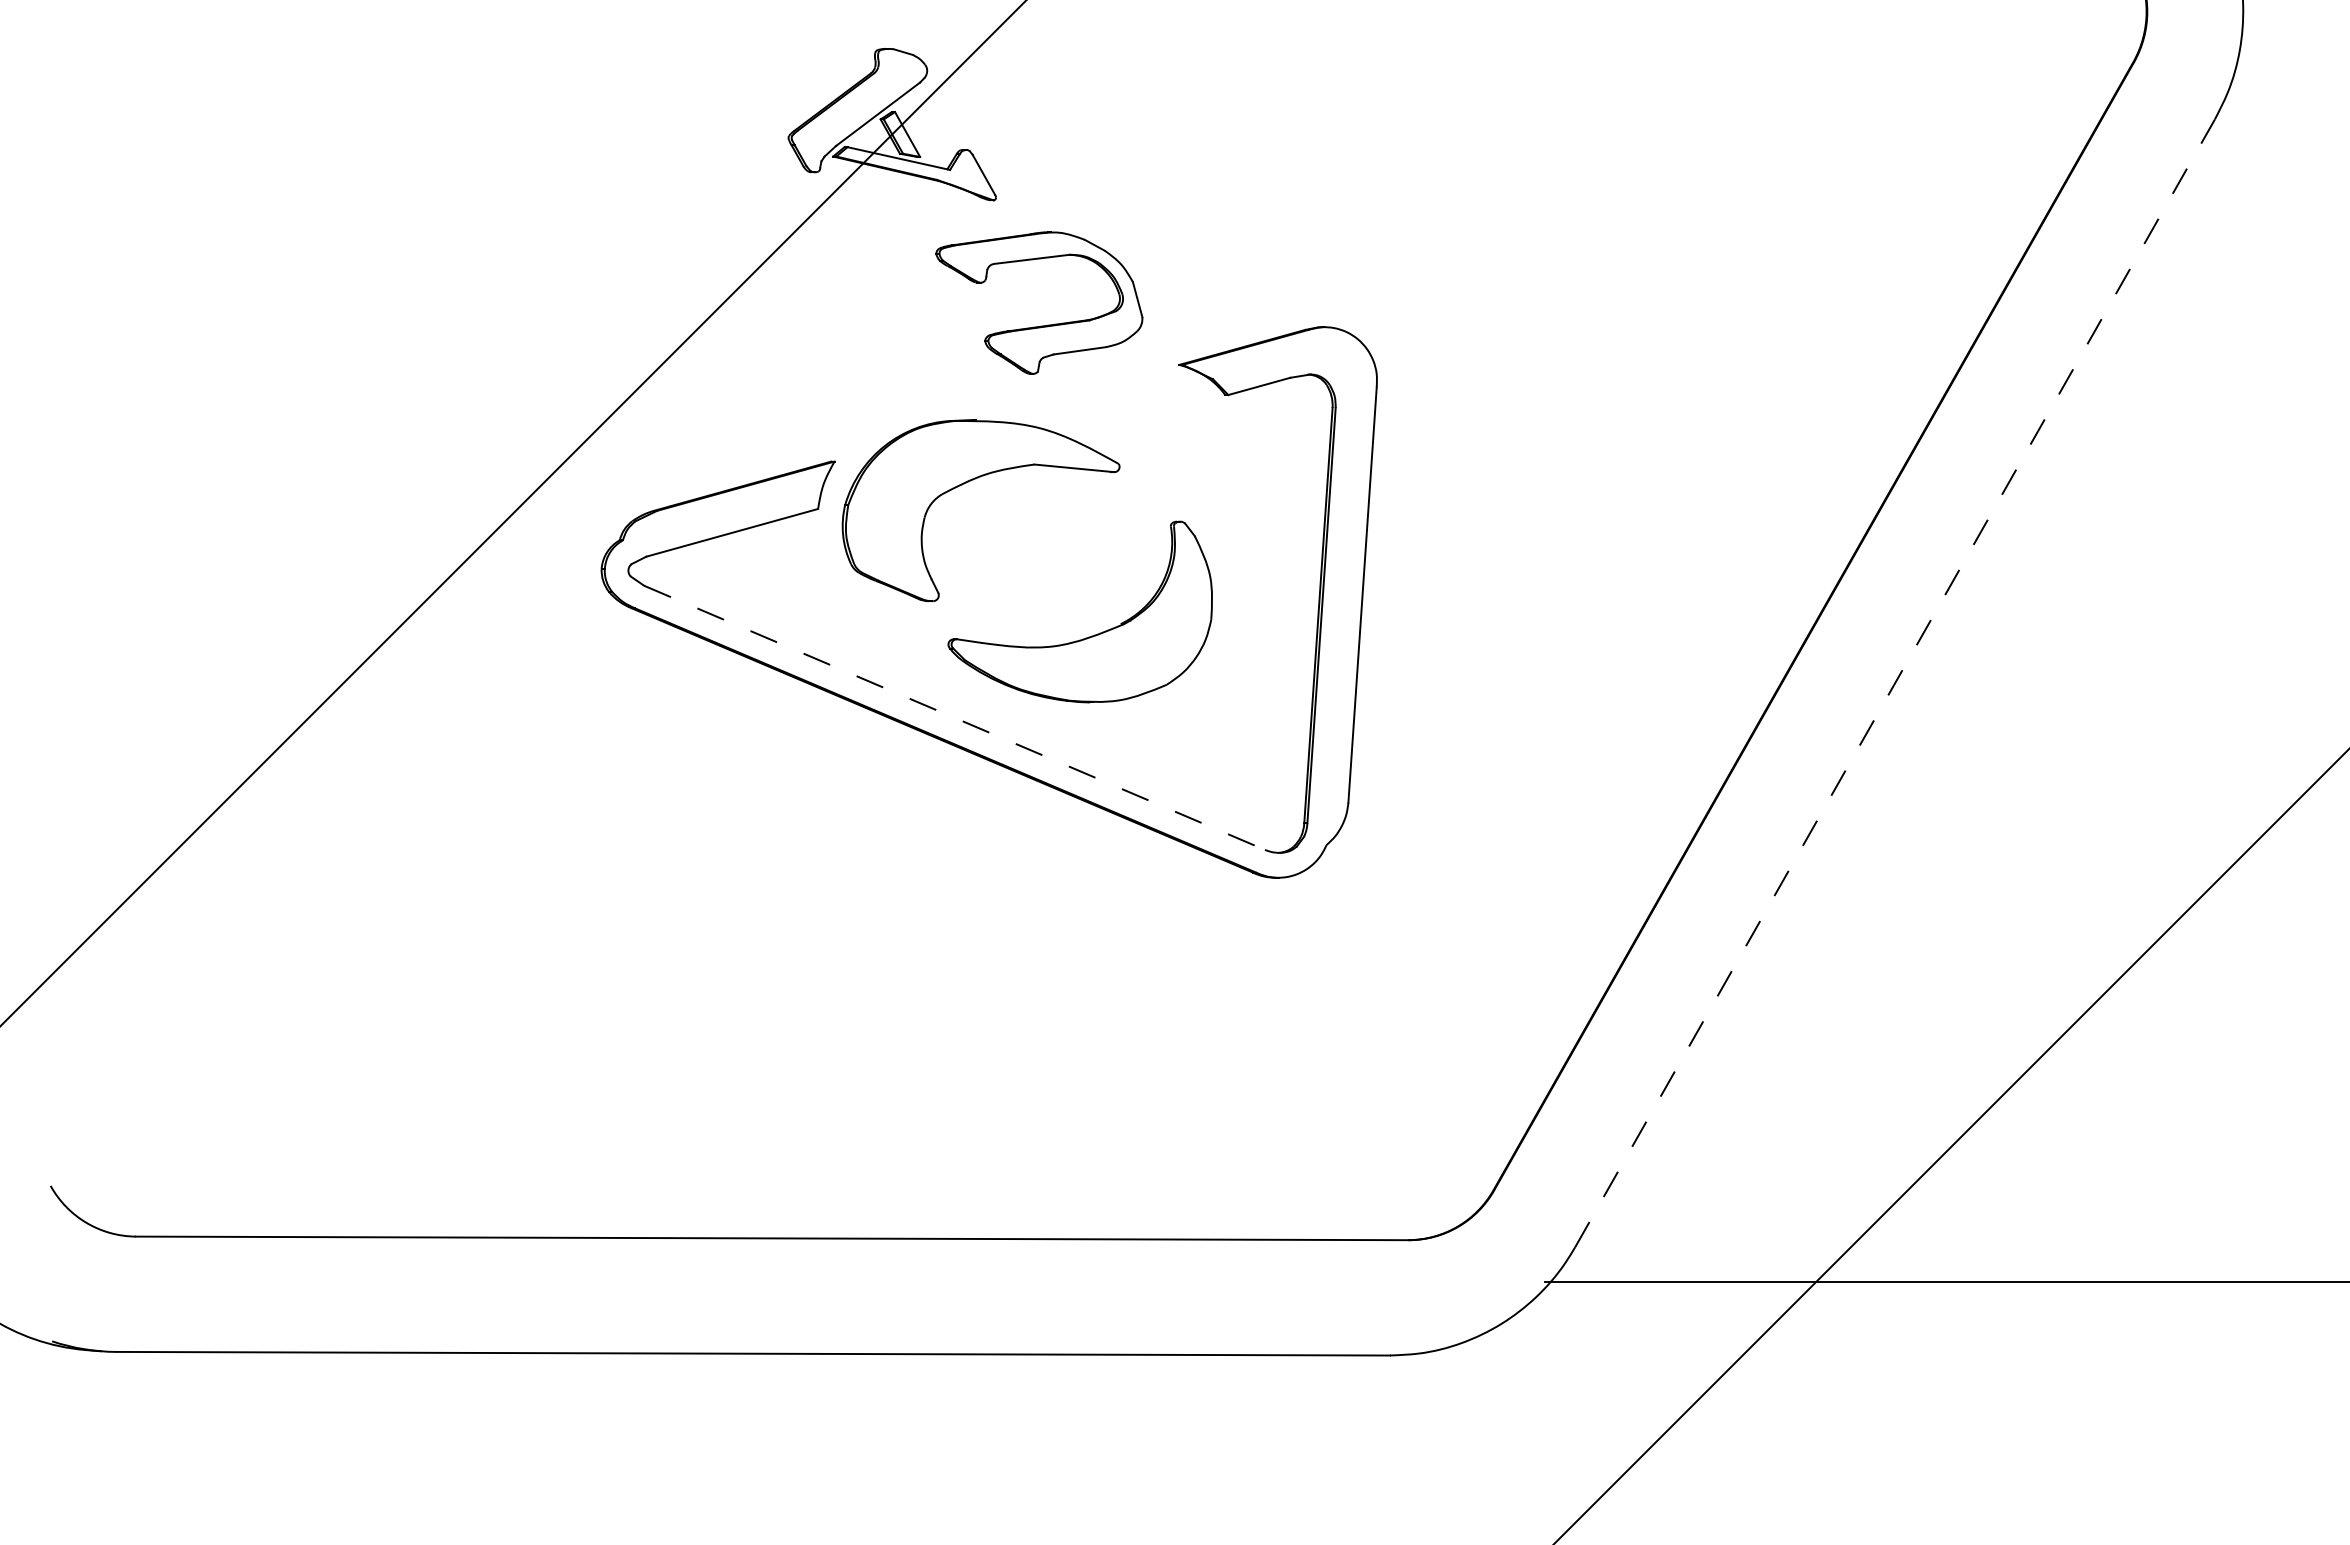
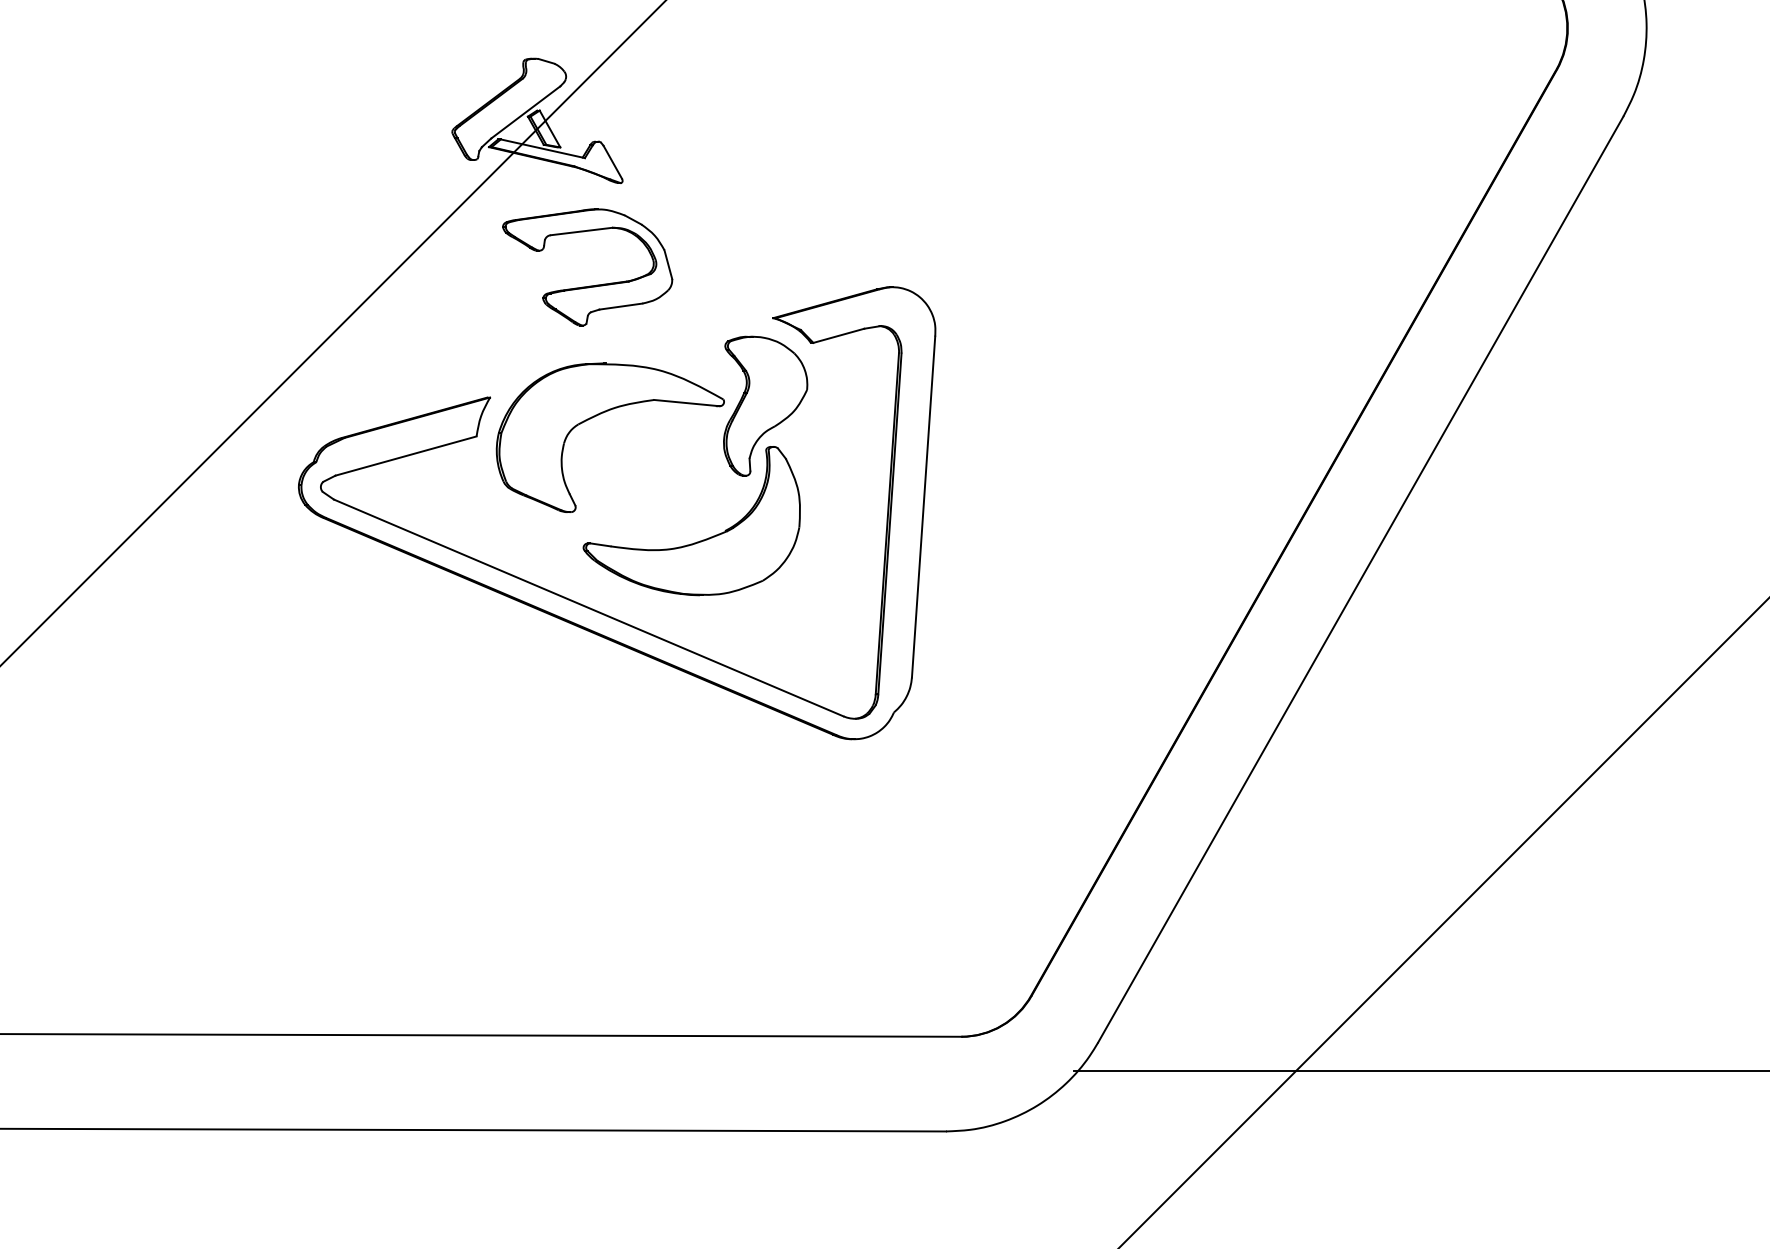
part: (1040, 325) -> (588, 285), moved
part: (1169, 471) -> (765, 405), added
line: (1895, 682) -> (1361, 578), dashed -> solid
line: (955, 718) -> (589, 608), dashed -> solid

